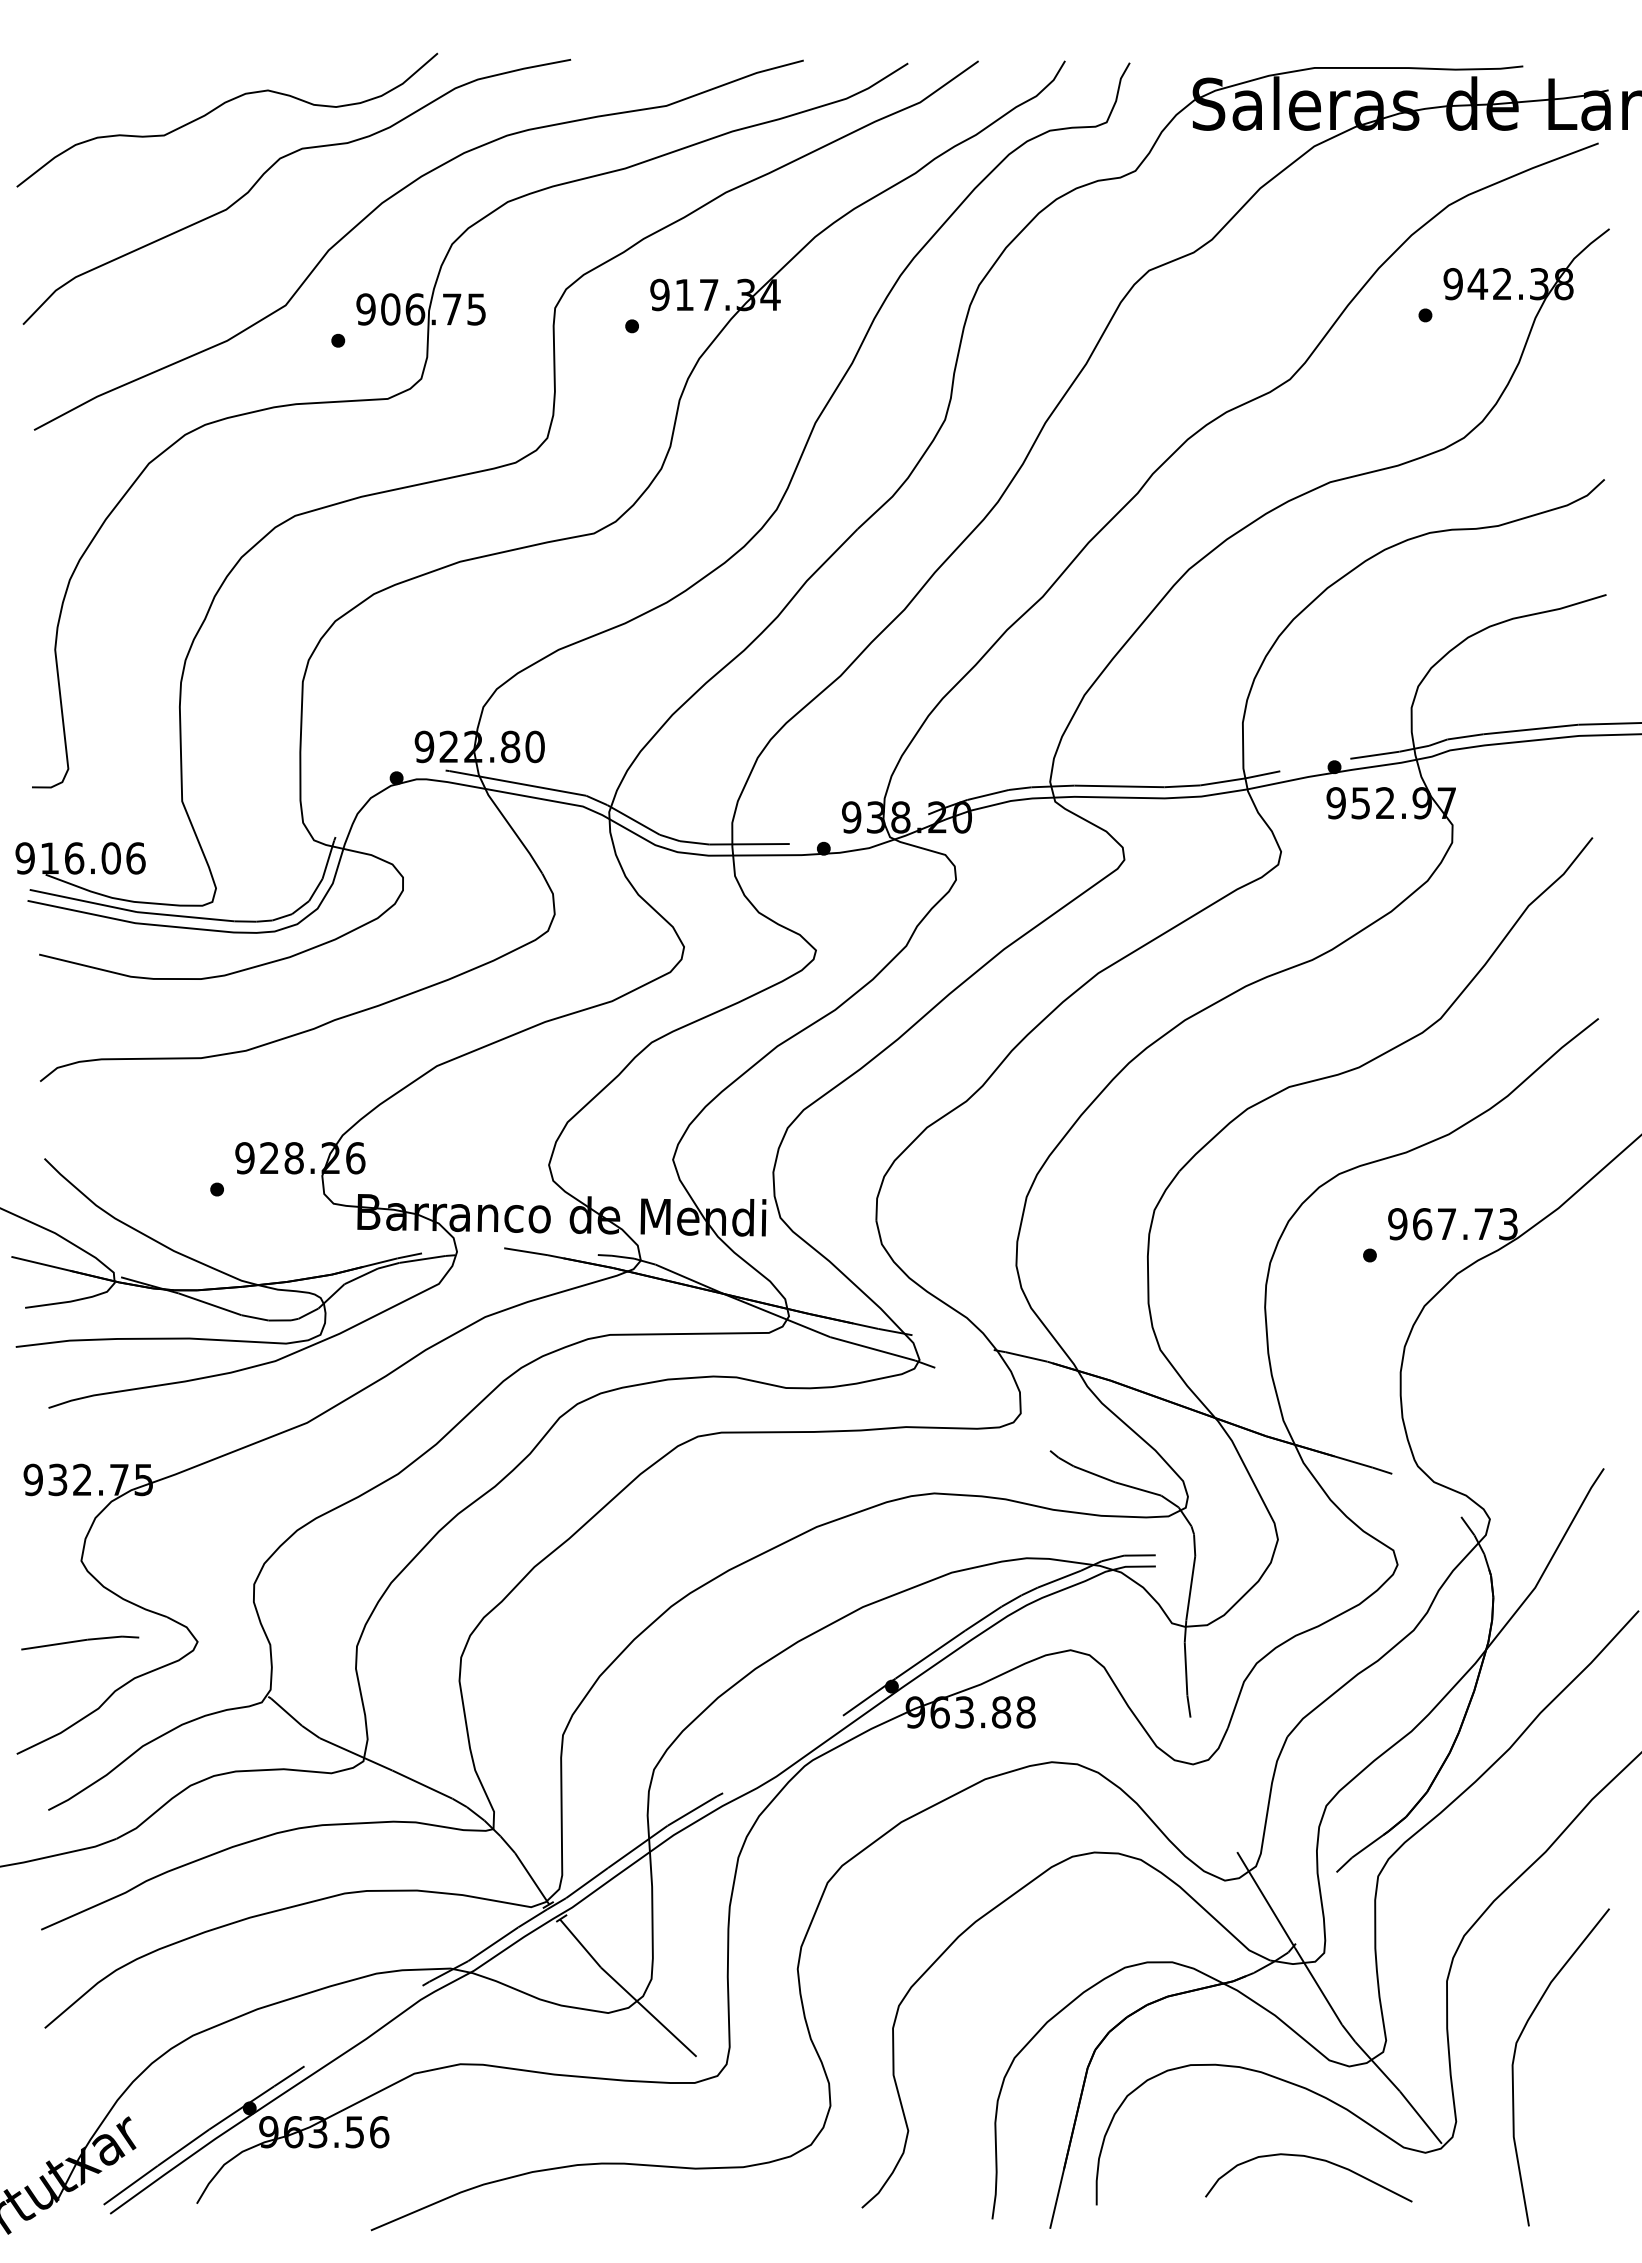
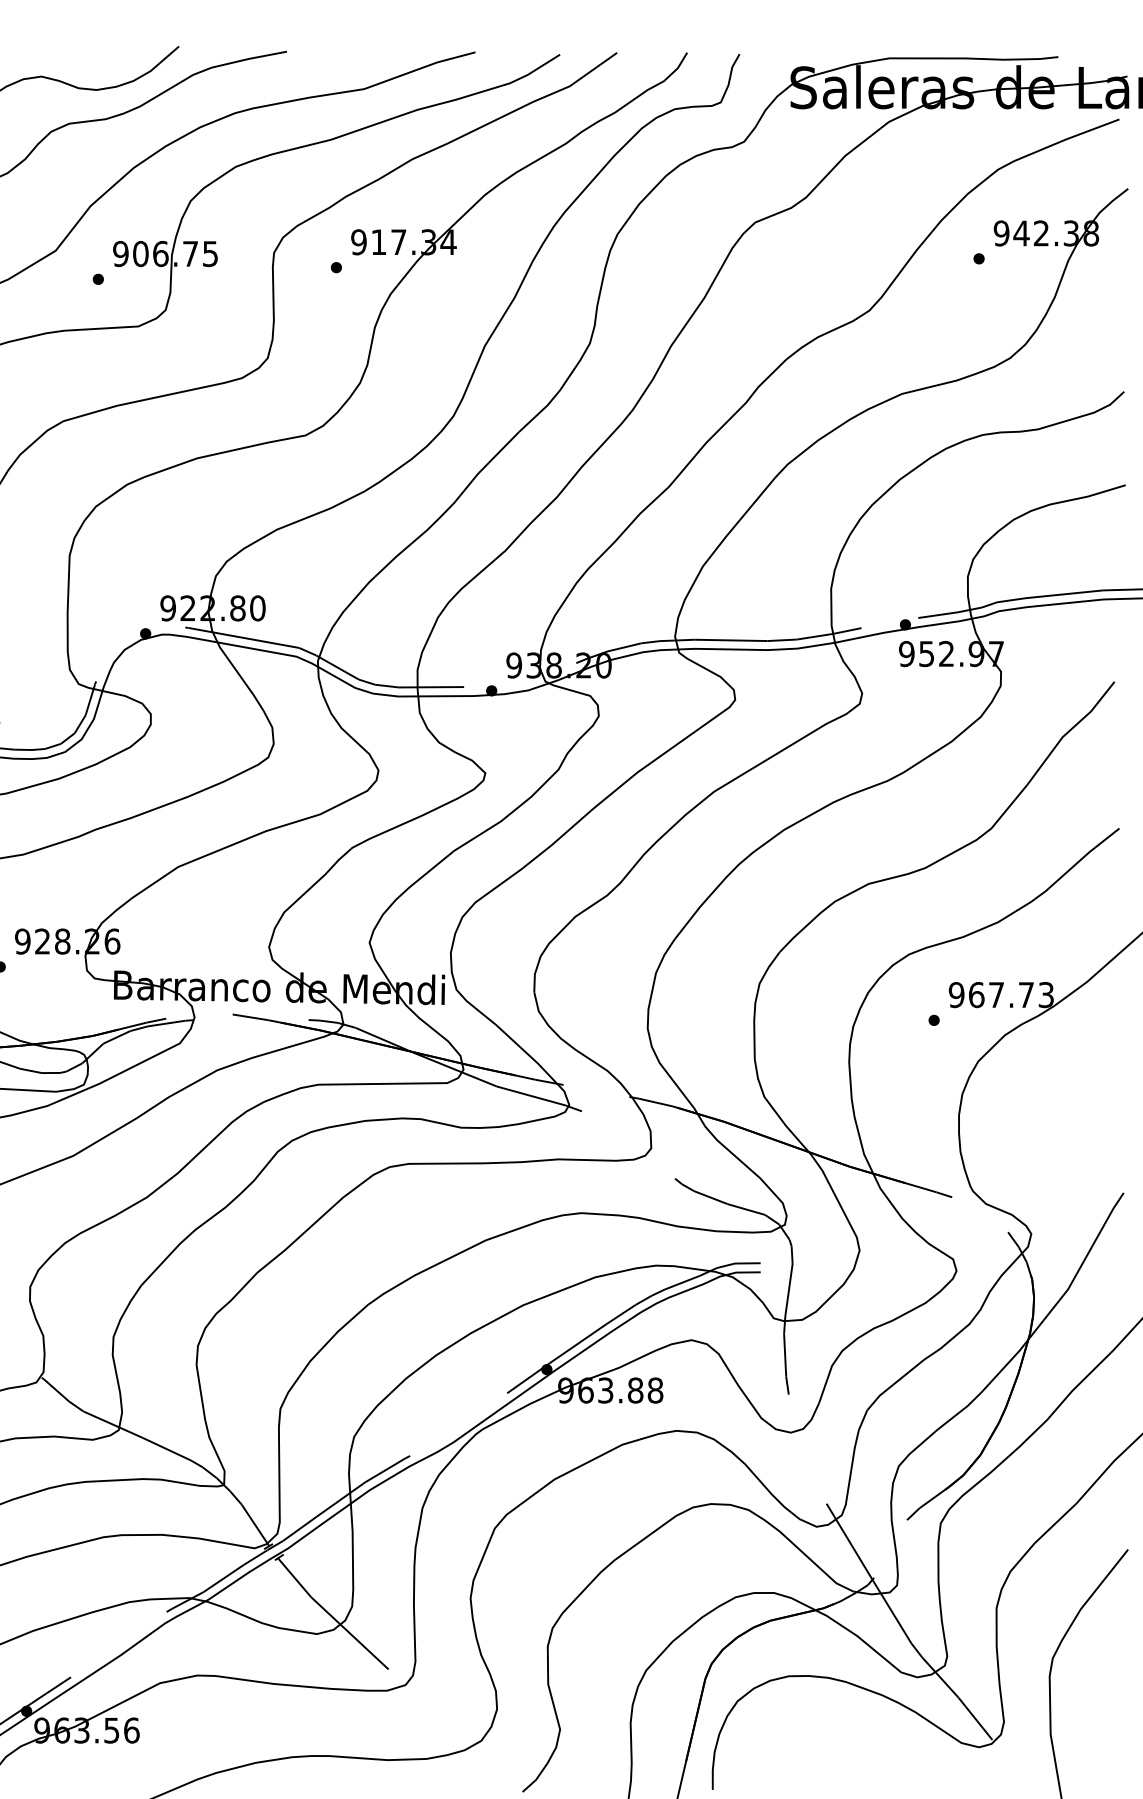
curve: (1314, 2159) -> (889, 1752), removed

